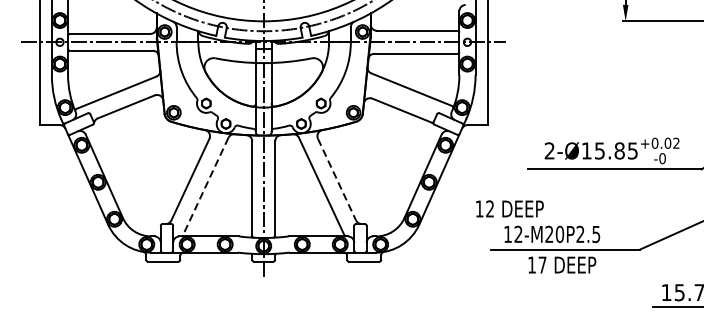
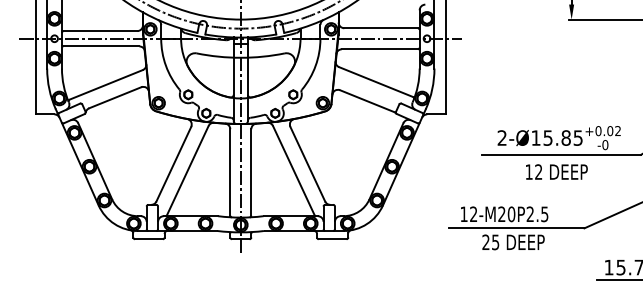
line: (337, 179) -> (308, 164), dashed -> solid
line: (205, 187) -> (187, 171), dashed -> solid
text: (509, 208) -> (556, 171), moved
text: (536, 265) -> (490, 242), 17 -> 25

